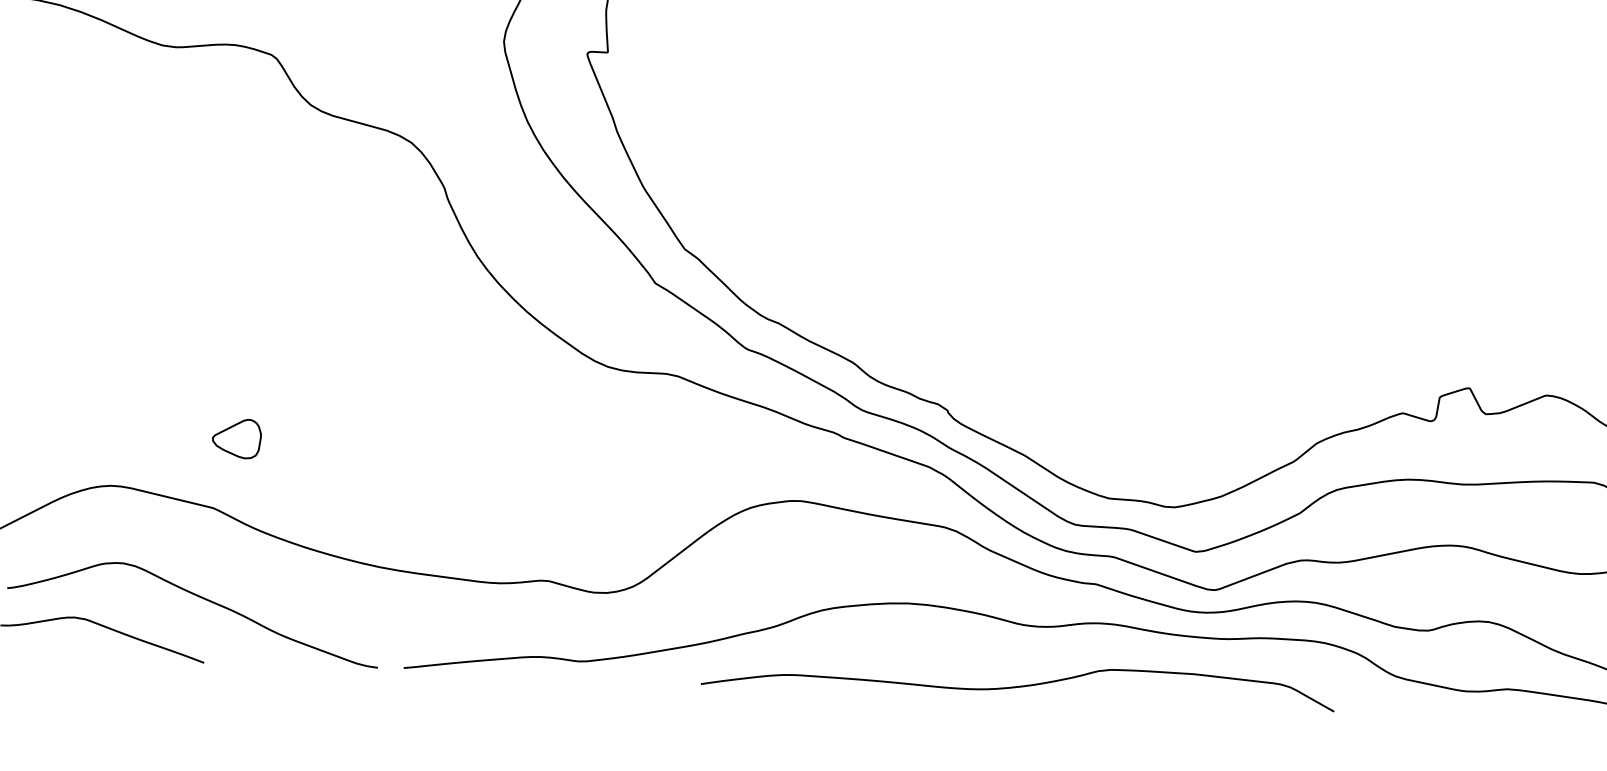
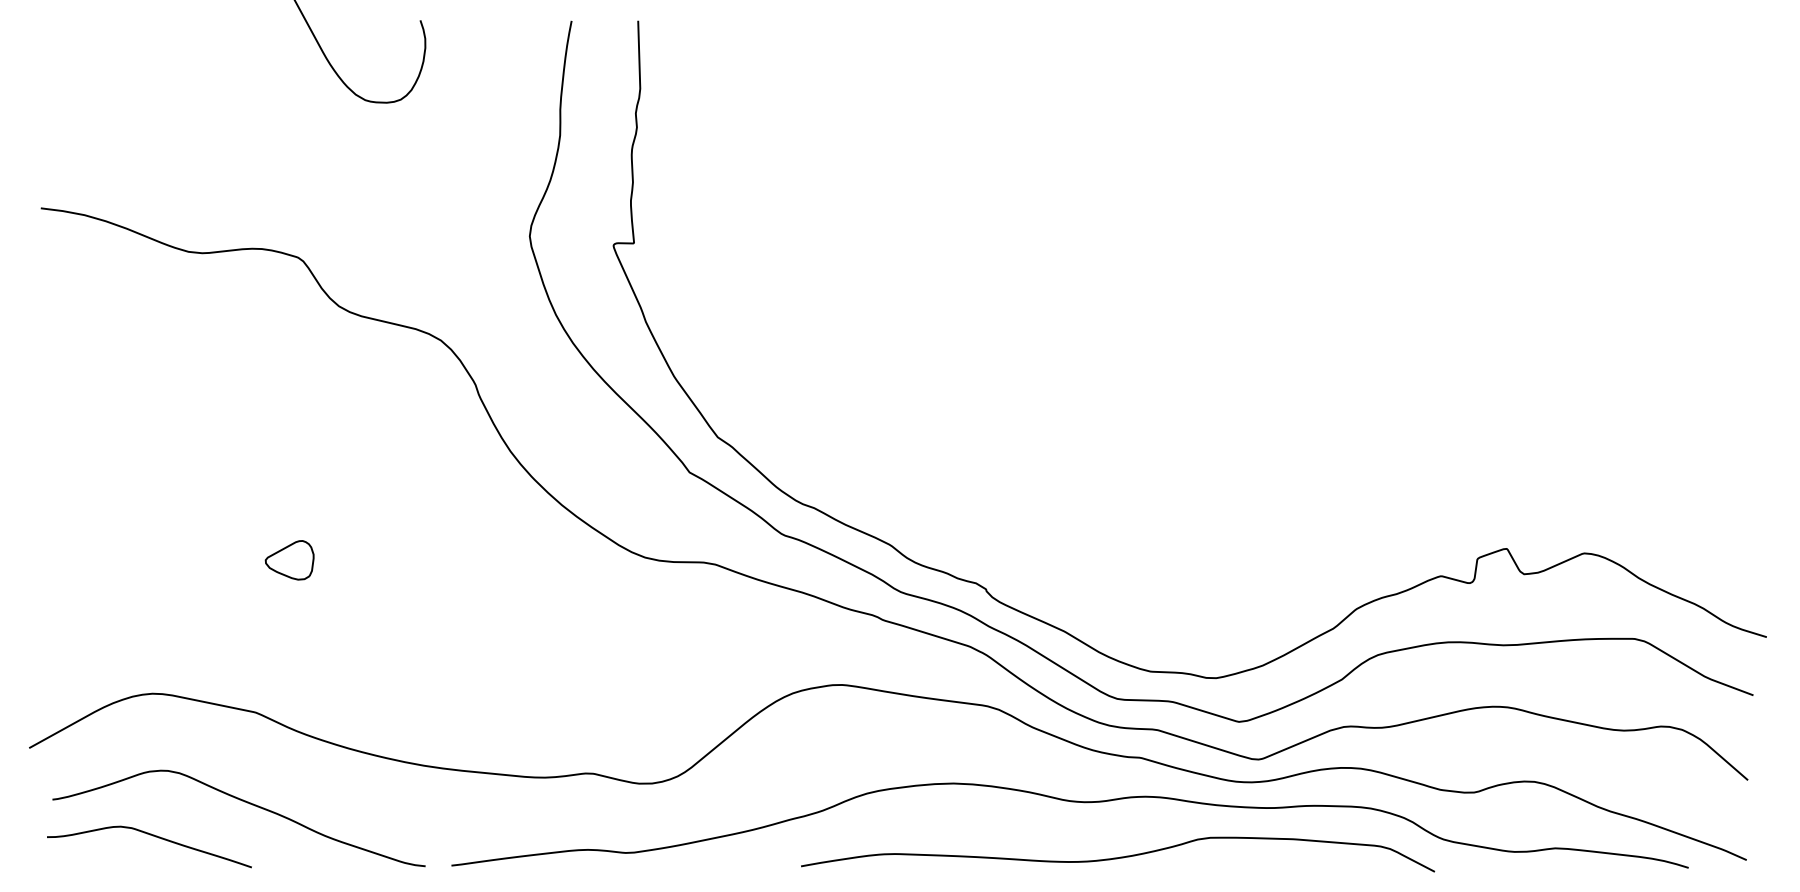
part: (236, 438) -> (289, 560), moved
curve: (1020, 685) -> (1120, 856), moved

